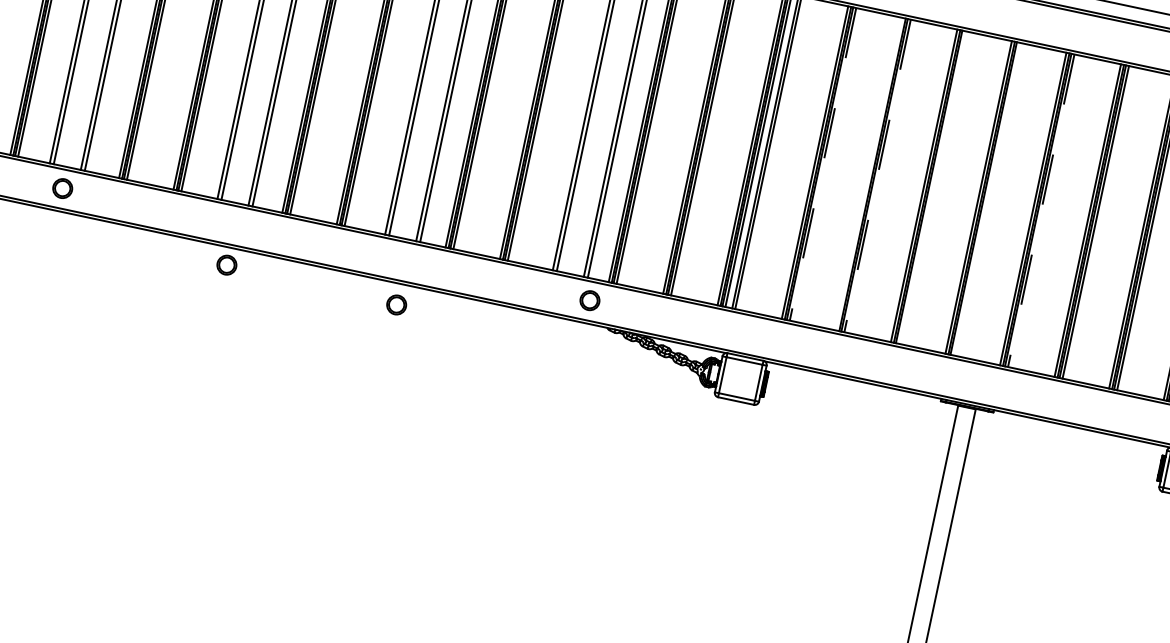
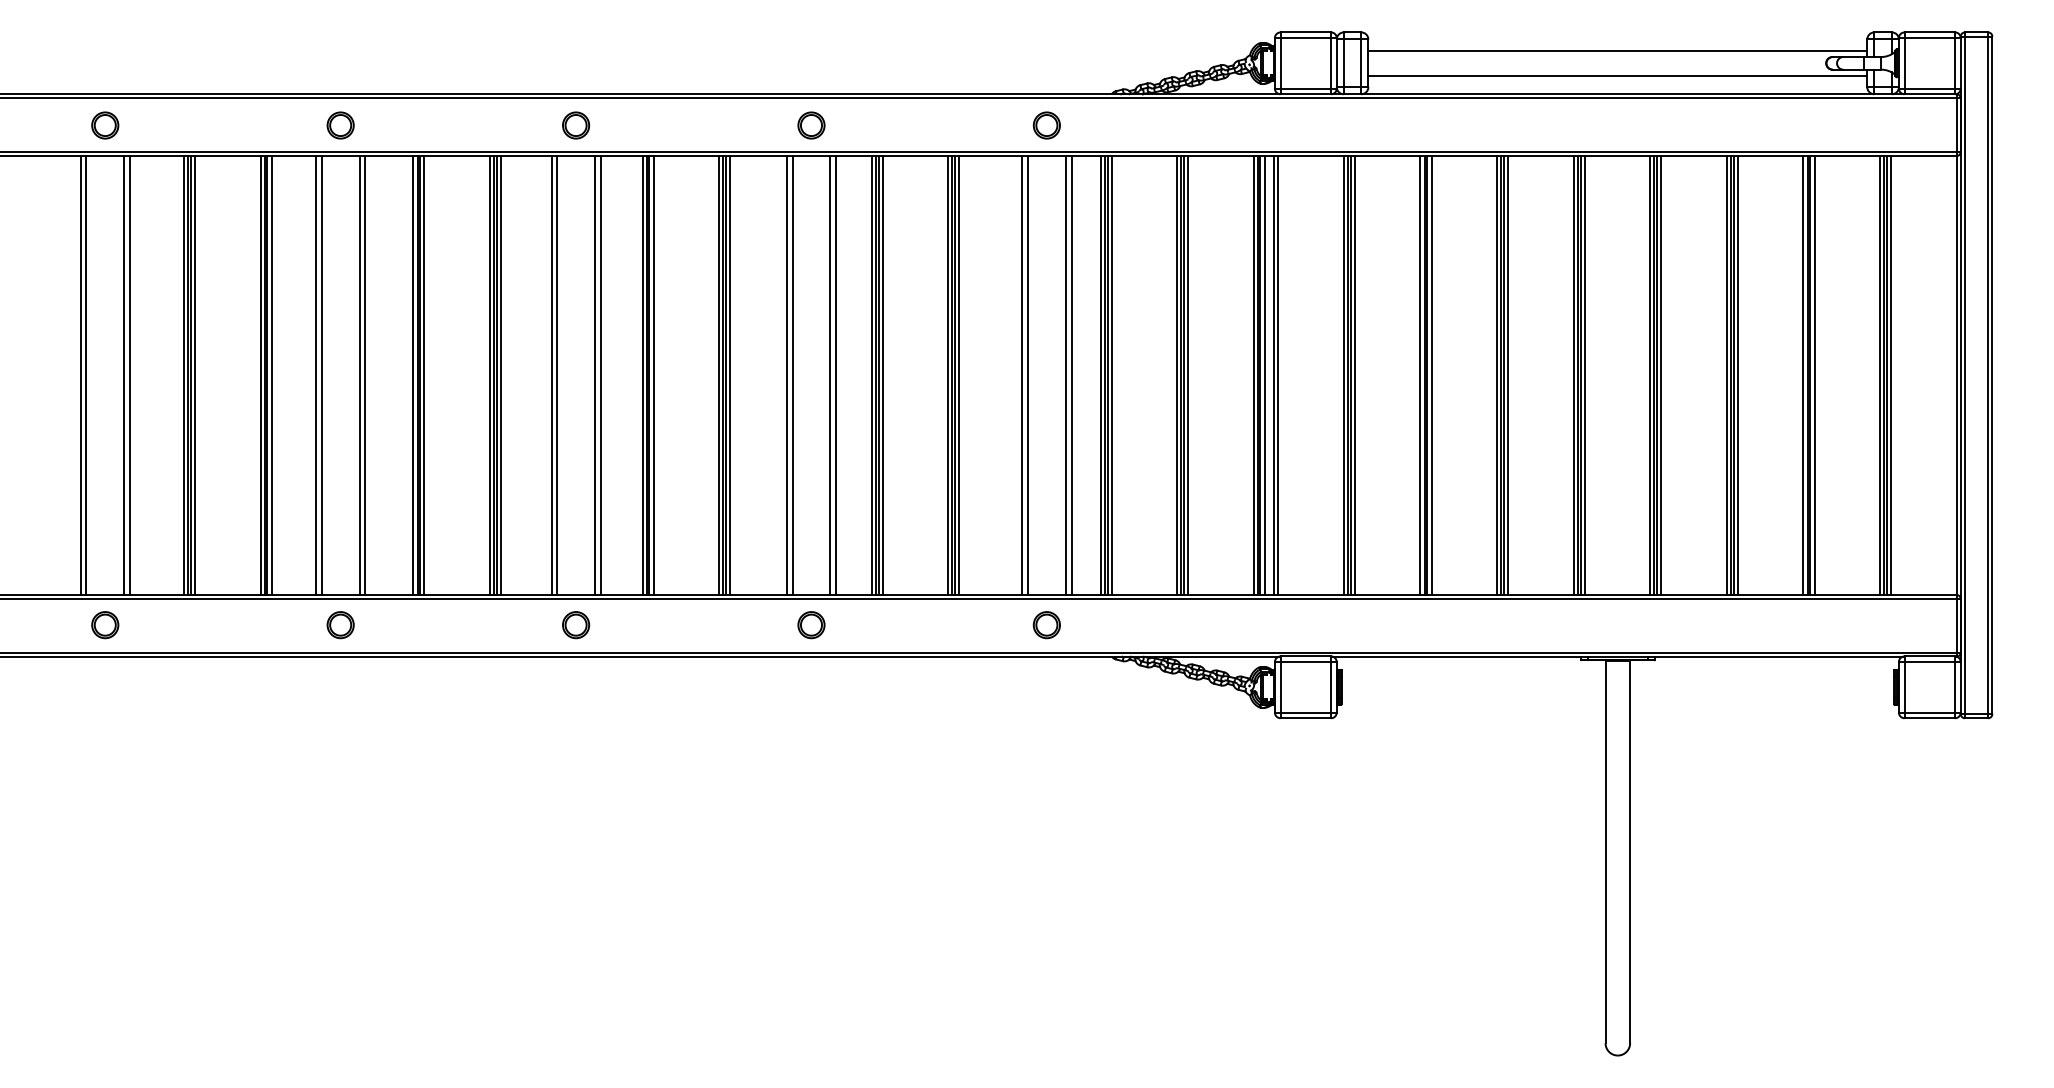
line: (823, 165) -> (1355, 376), dashed -> solid
line: (869, 174) -> (1420, 375), added
line: (877, 176) -> (1431, 376), dashed -> solid
line: (932, 187) -> (1508, 375), added
line: (986, 199) -> (1584, 375), added
line: (1041, 211) -> (1661, 376), dashed -> solid
part: (227, 265) -> (576, 625), moved
part: (589, 300) -> (1046, 625), moved
part: (396, 305) -> (811, 625), moved

